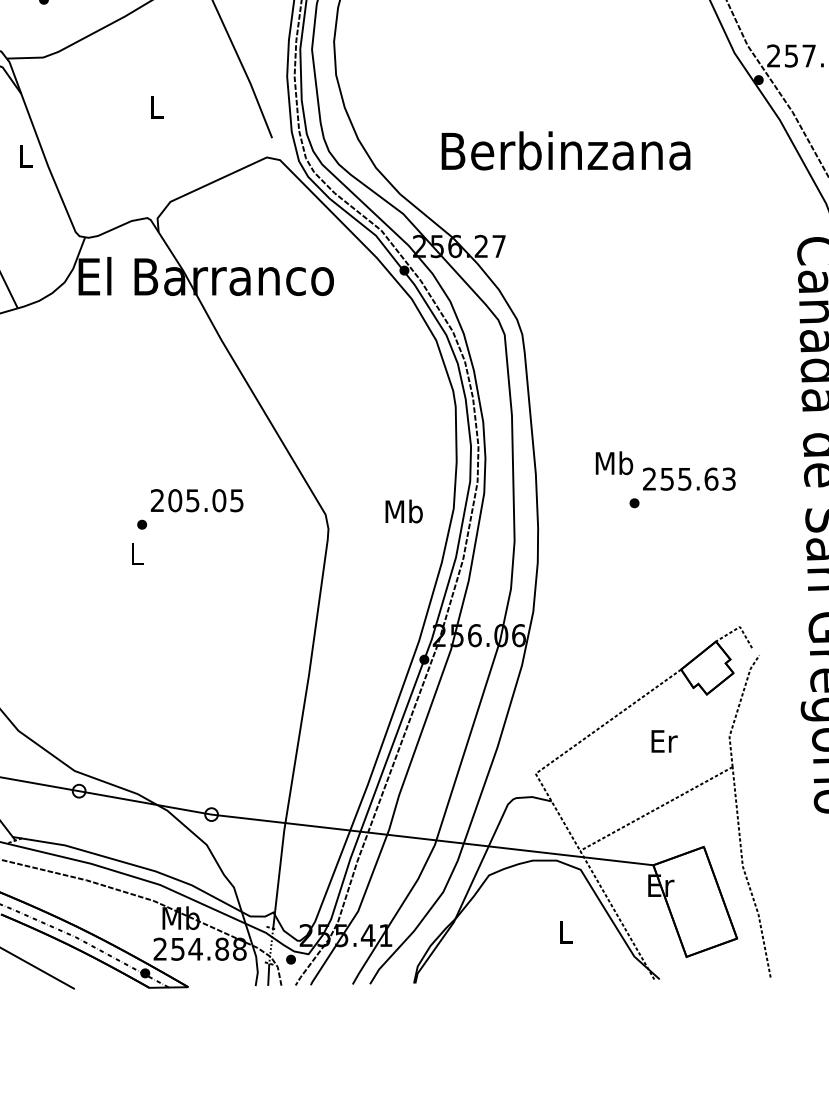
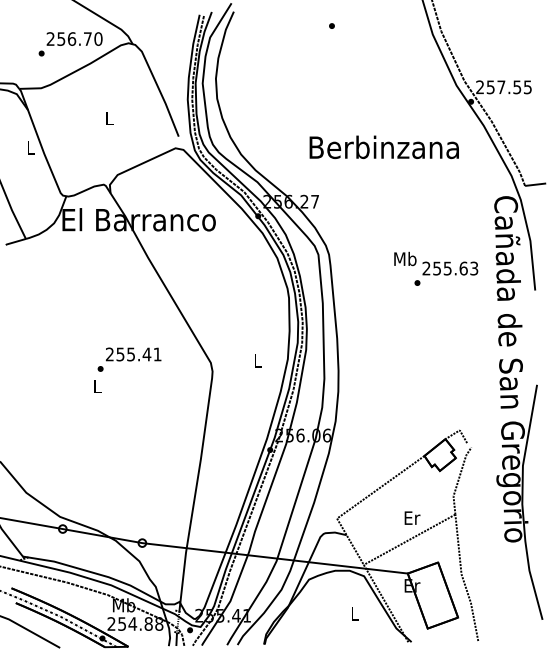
text: (564, 151) -> (383, 147), moved
text: (666, 479) -> (436, 268), moved
text: (205, 500) -> (138, 354), 205.05 -> 255.41
text: (404, 510) -> (258, 360), Mb -> L
text: (664, 740) -> (412, 517), moved

